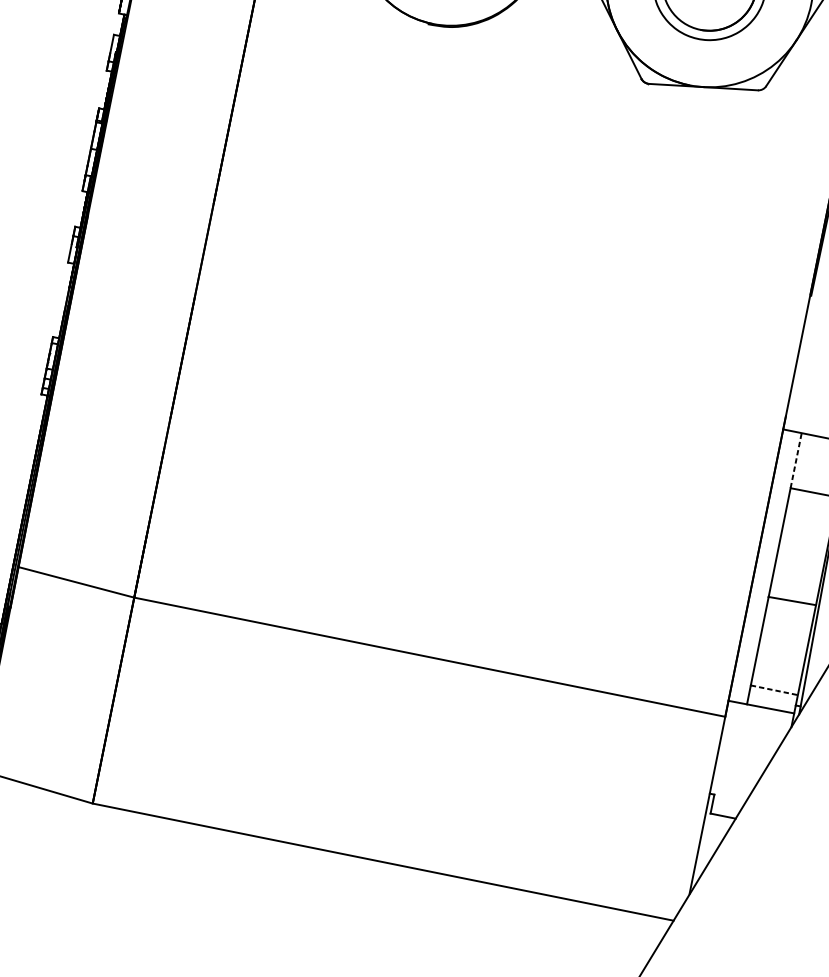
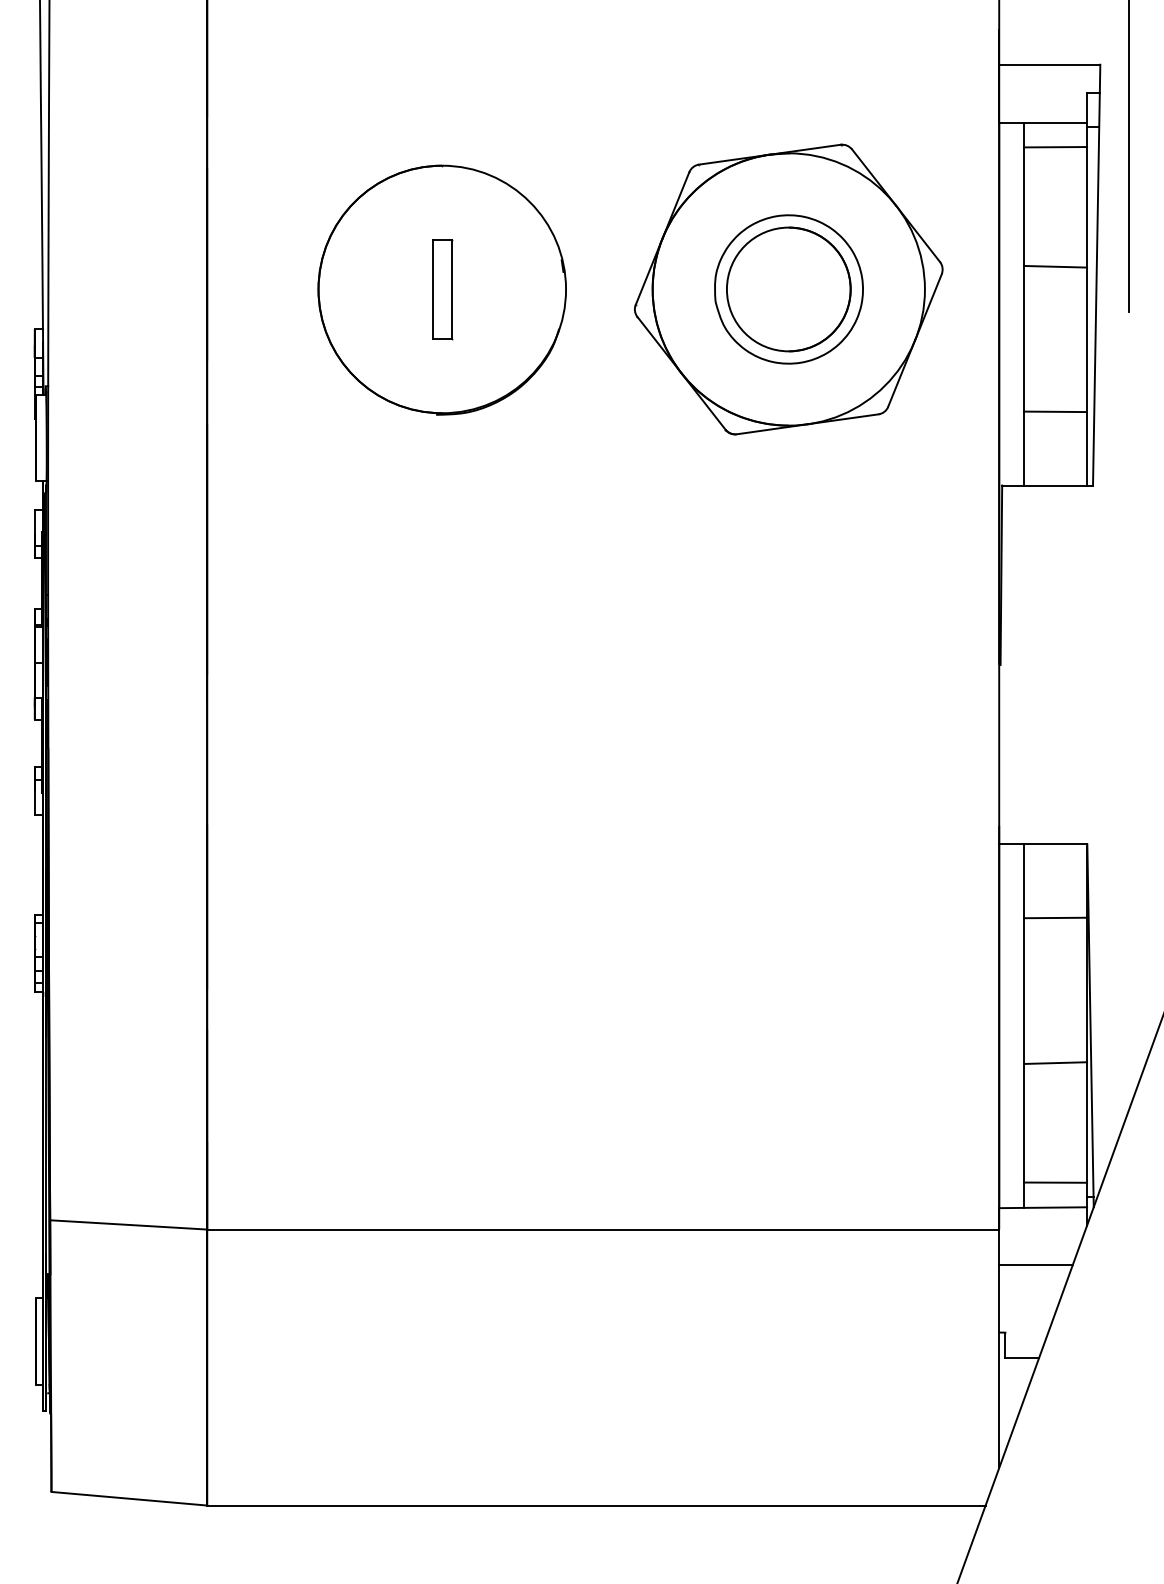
line: (795, 460) -> (1023, 881), dashed -> solid
line: (774, 690) -> (1055, 1182), dashed -> solid
line: (746, 749) -> (1035, 1265), added

